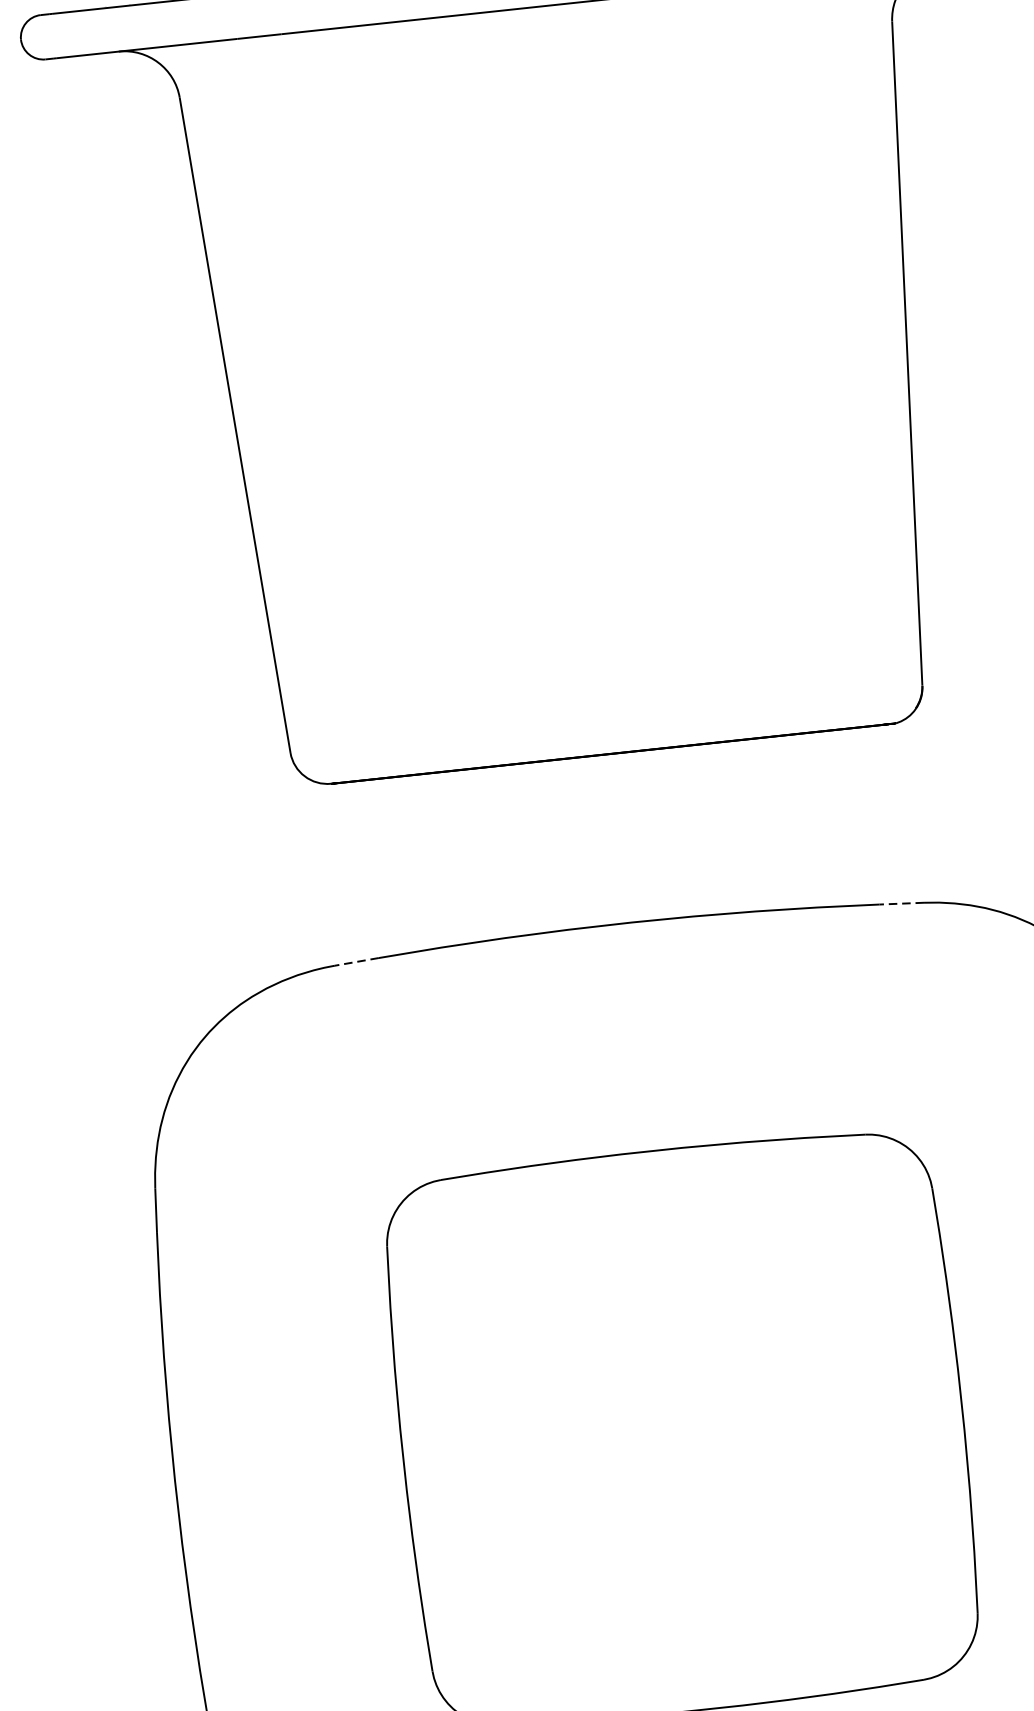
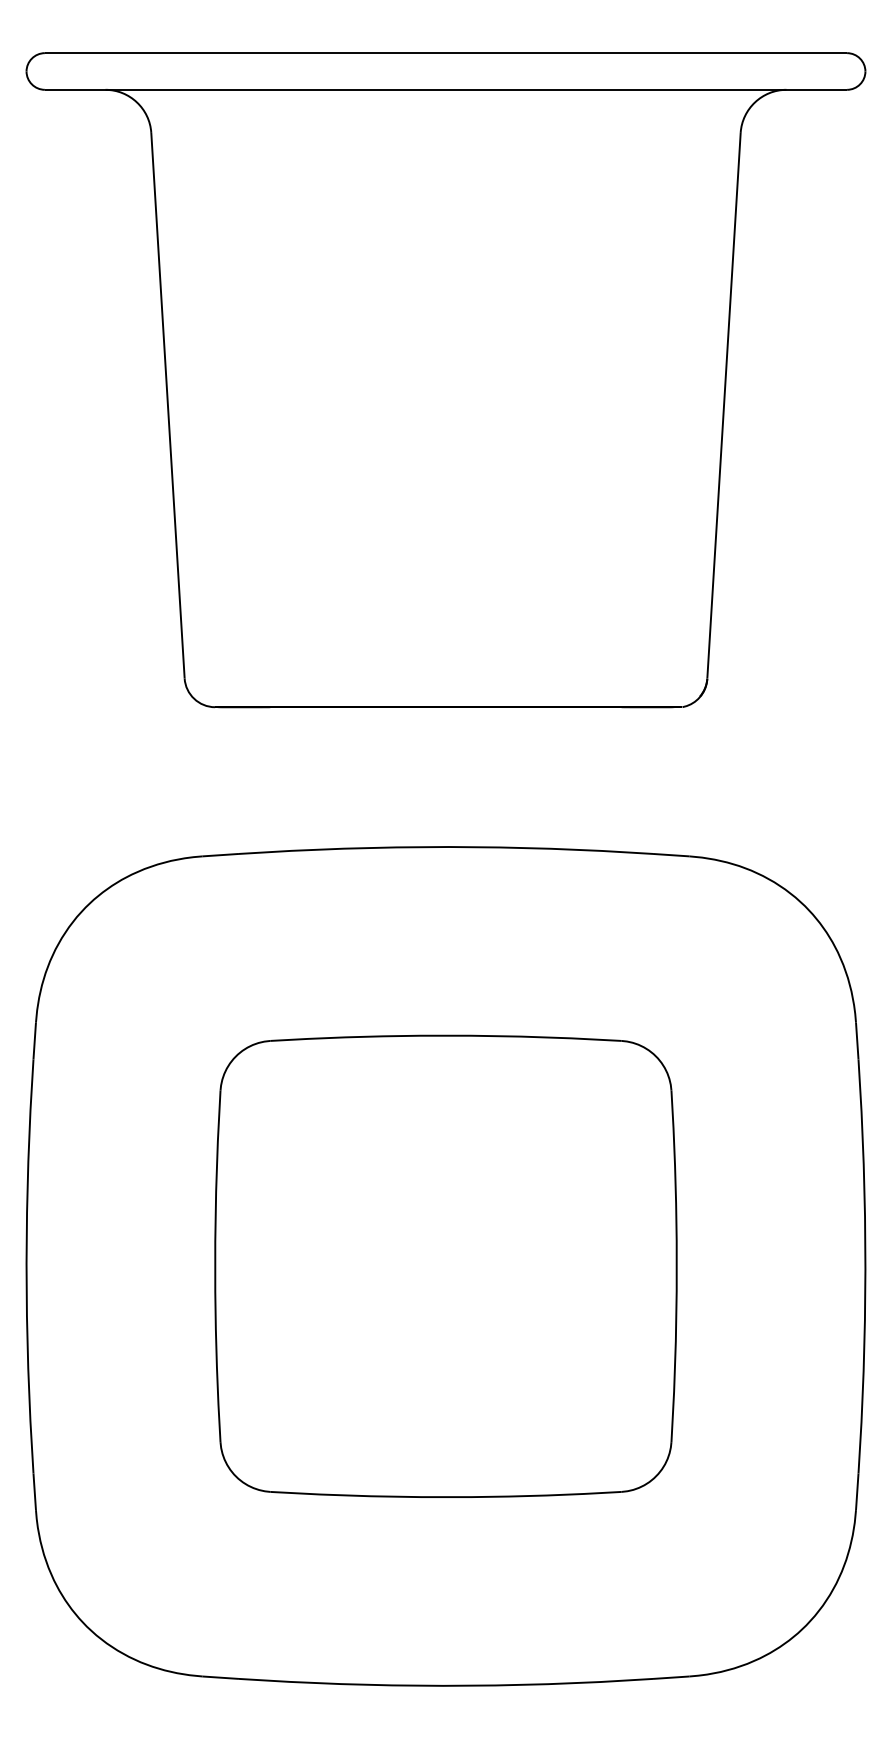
line: (900, 904) -> (670, 855), dashed -> solid
line: (356, 962) -> (220, 855), dashed -> solid

